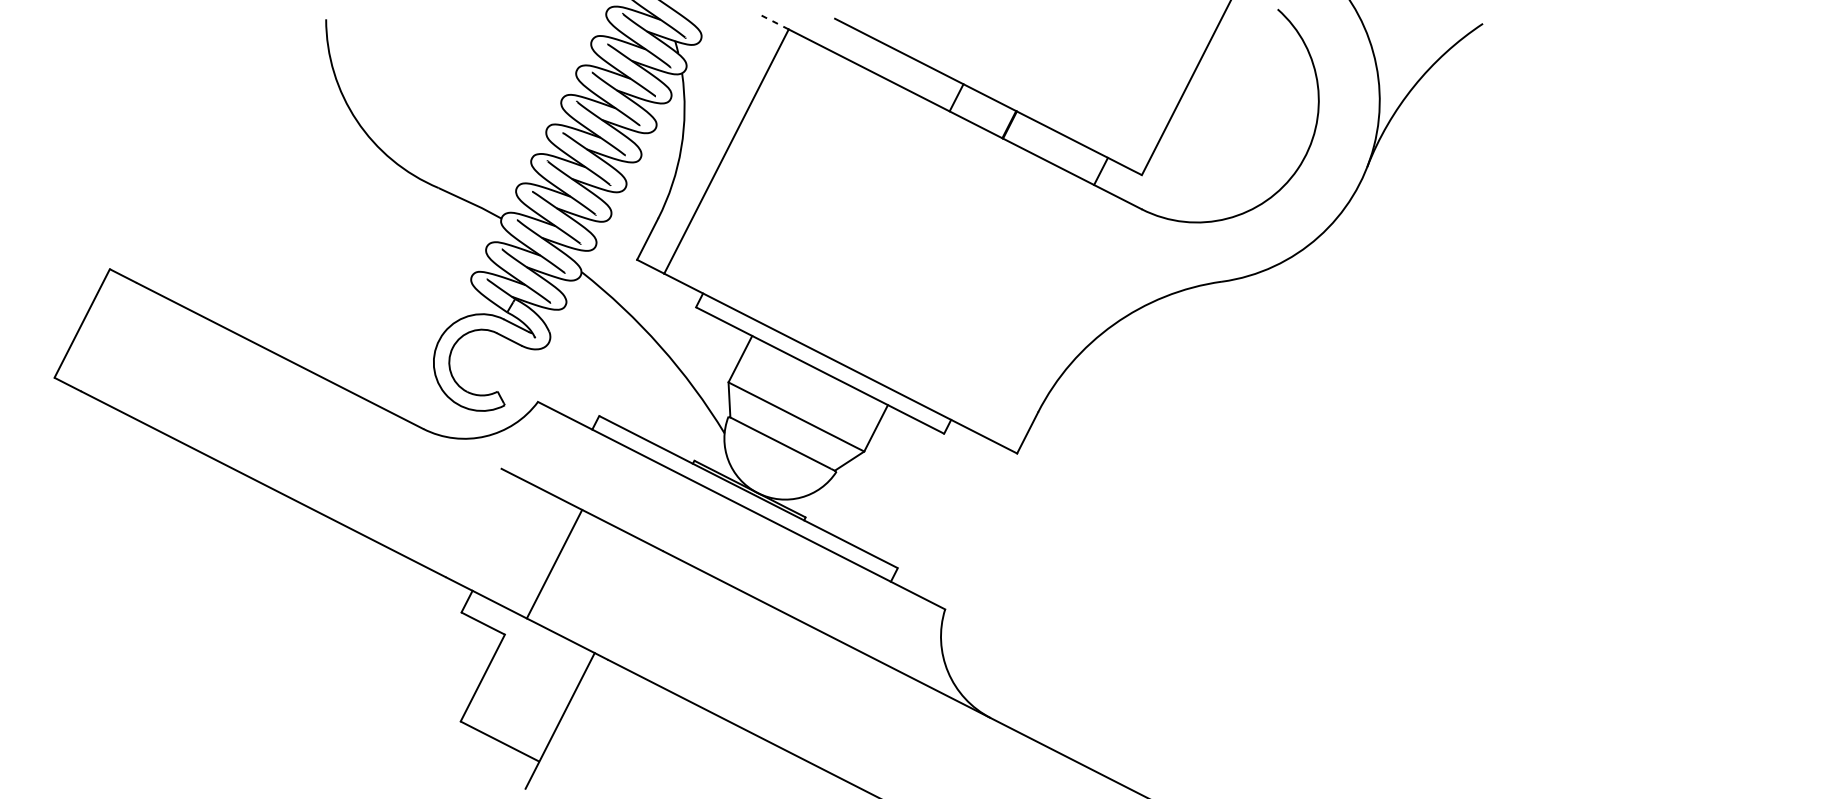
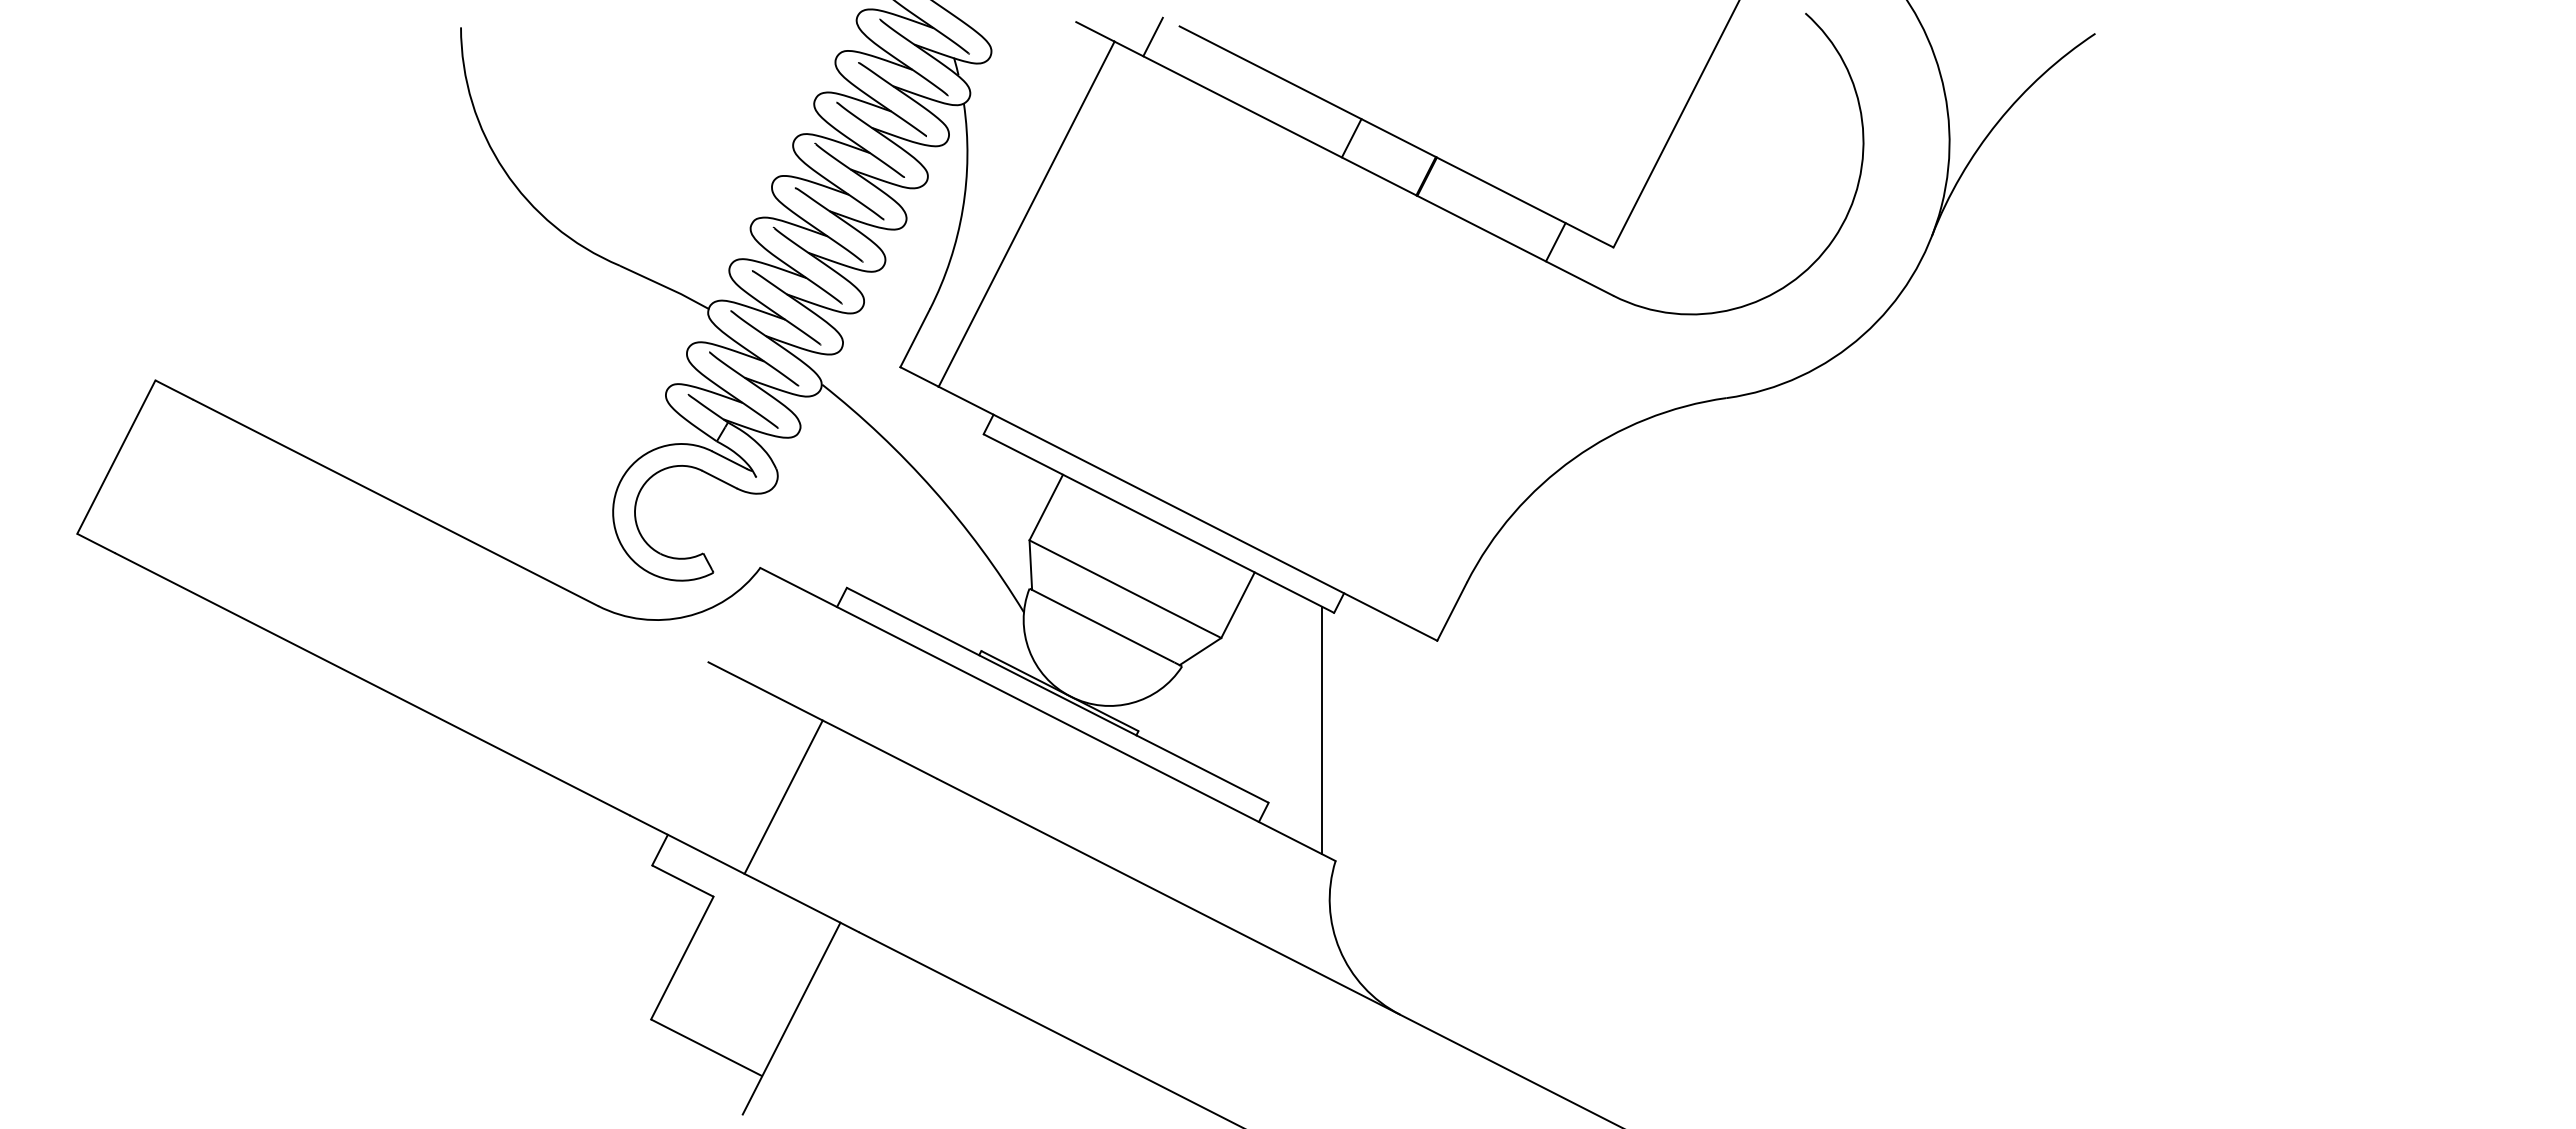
line: (775, 22) -> (1095, 31), dashed -> solid
line: (815, 25) -> (1152, 36), added
line: (935, 516) -> (1321, 730), added

